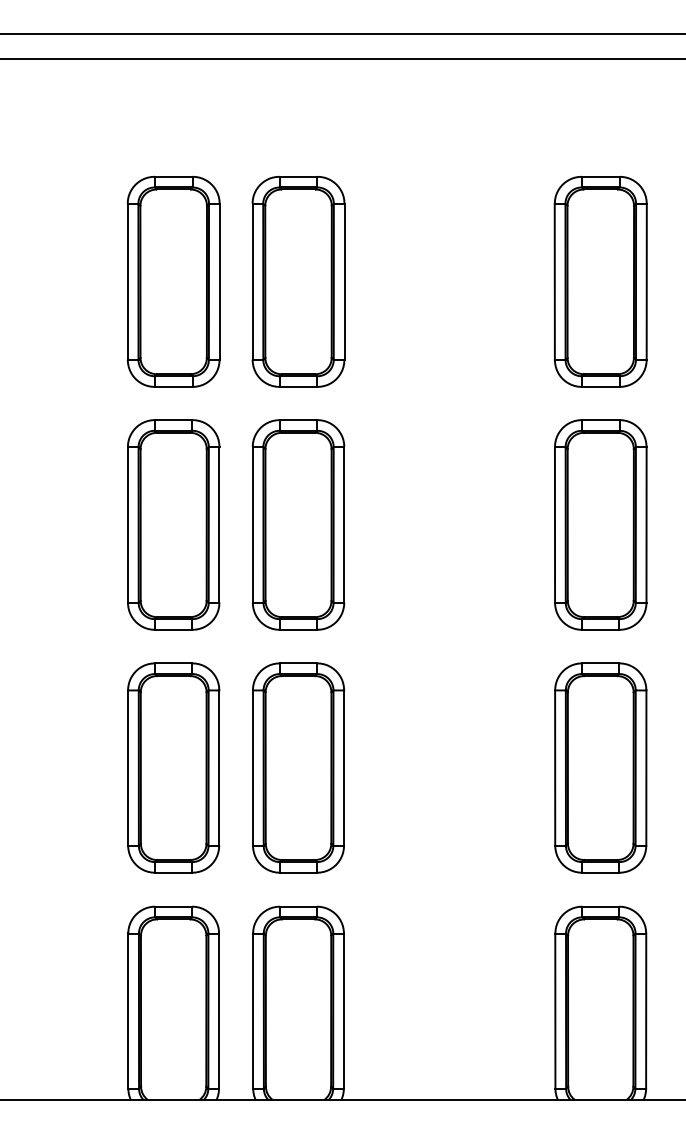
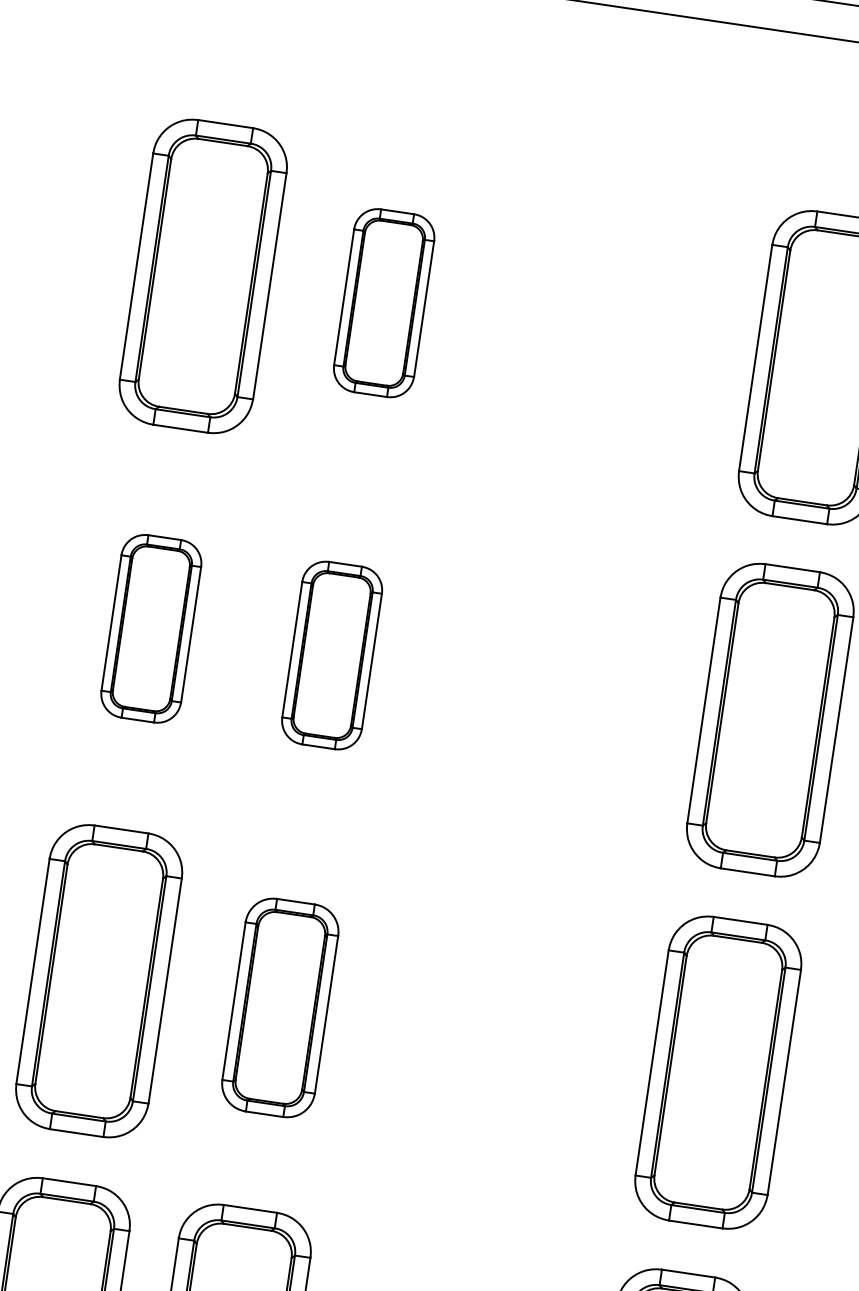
part: (298, 281) -> (384, 302), size x0.6
part: (173, 524) -> (150, 628), size x0.6
part: (298, 524) -> (332, 654), size x0.6
part: (298, 767) -> (280, 1007), size x0.7

